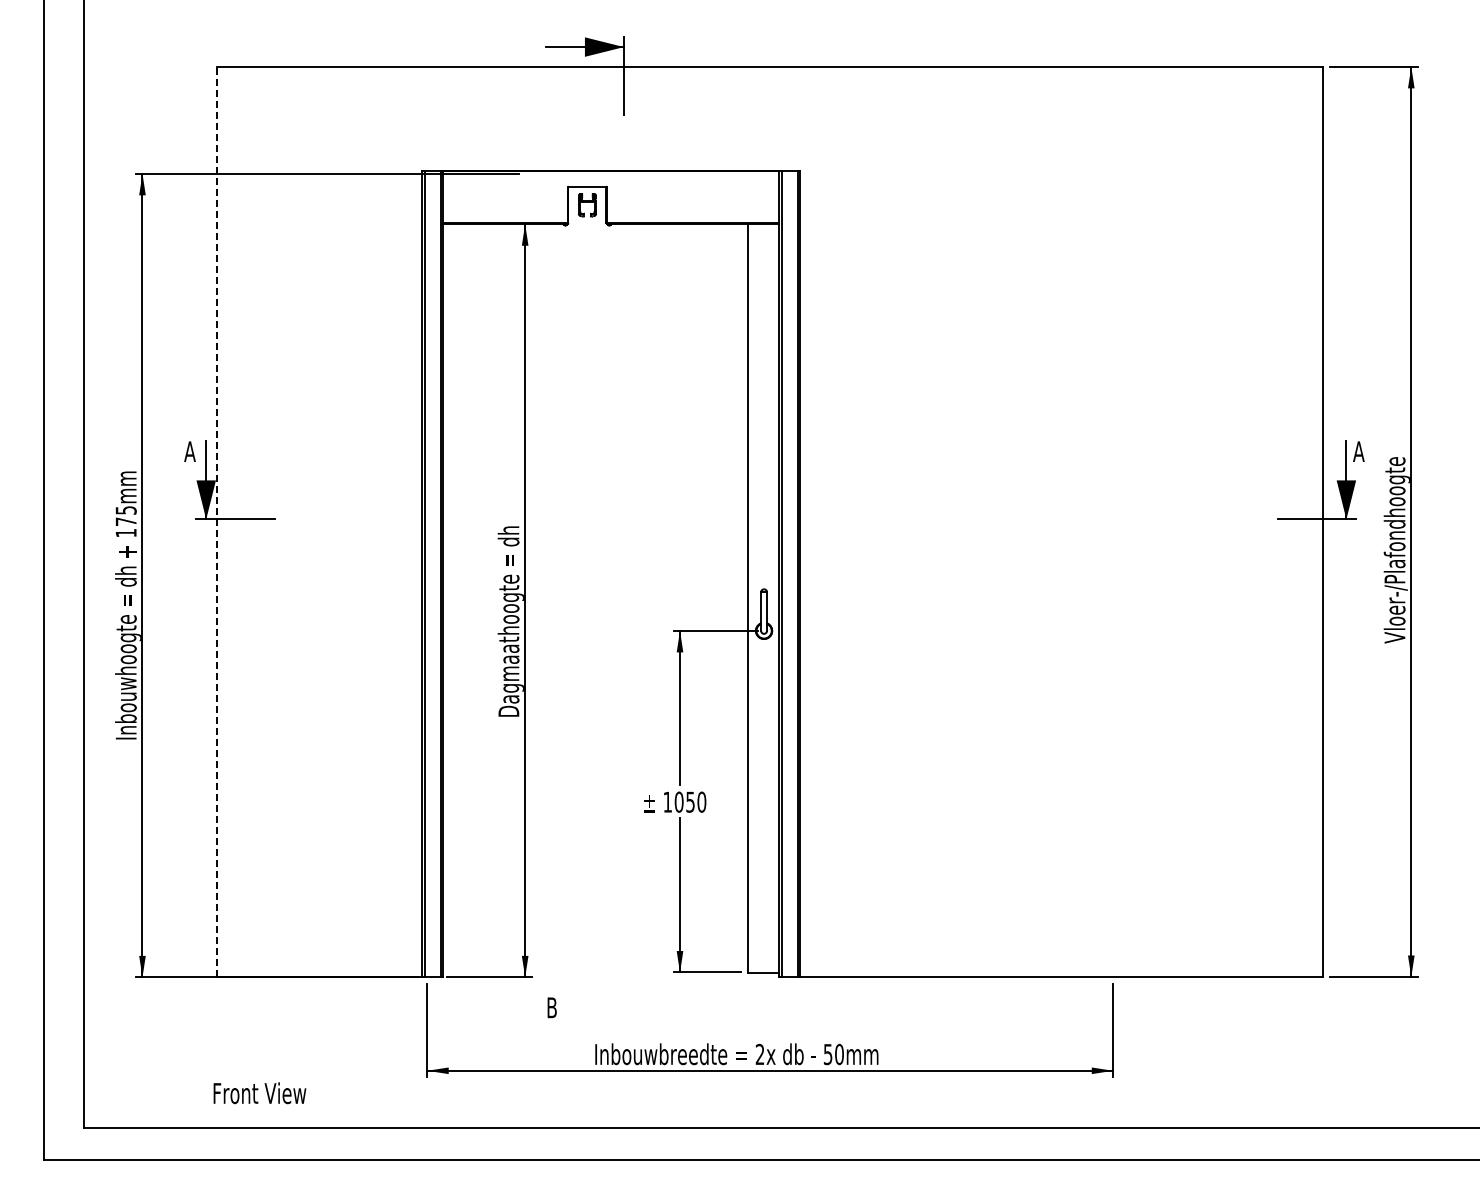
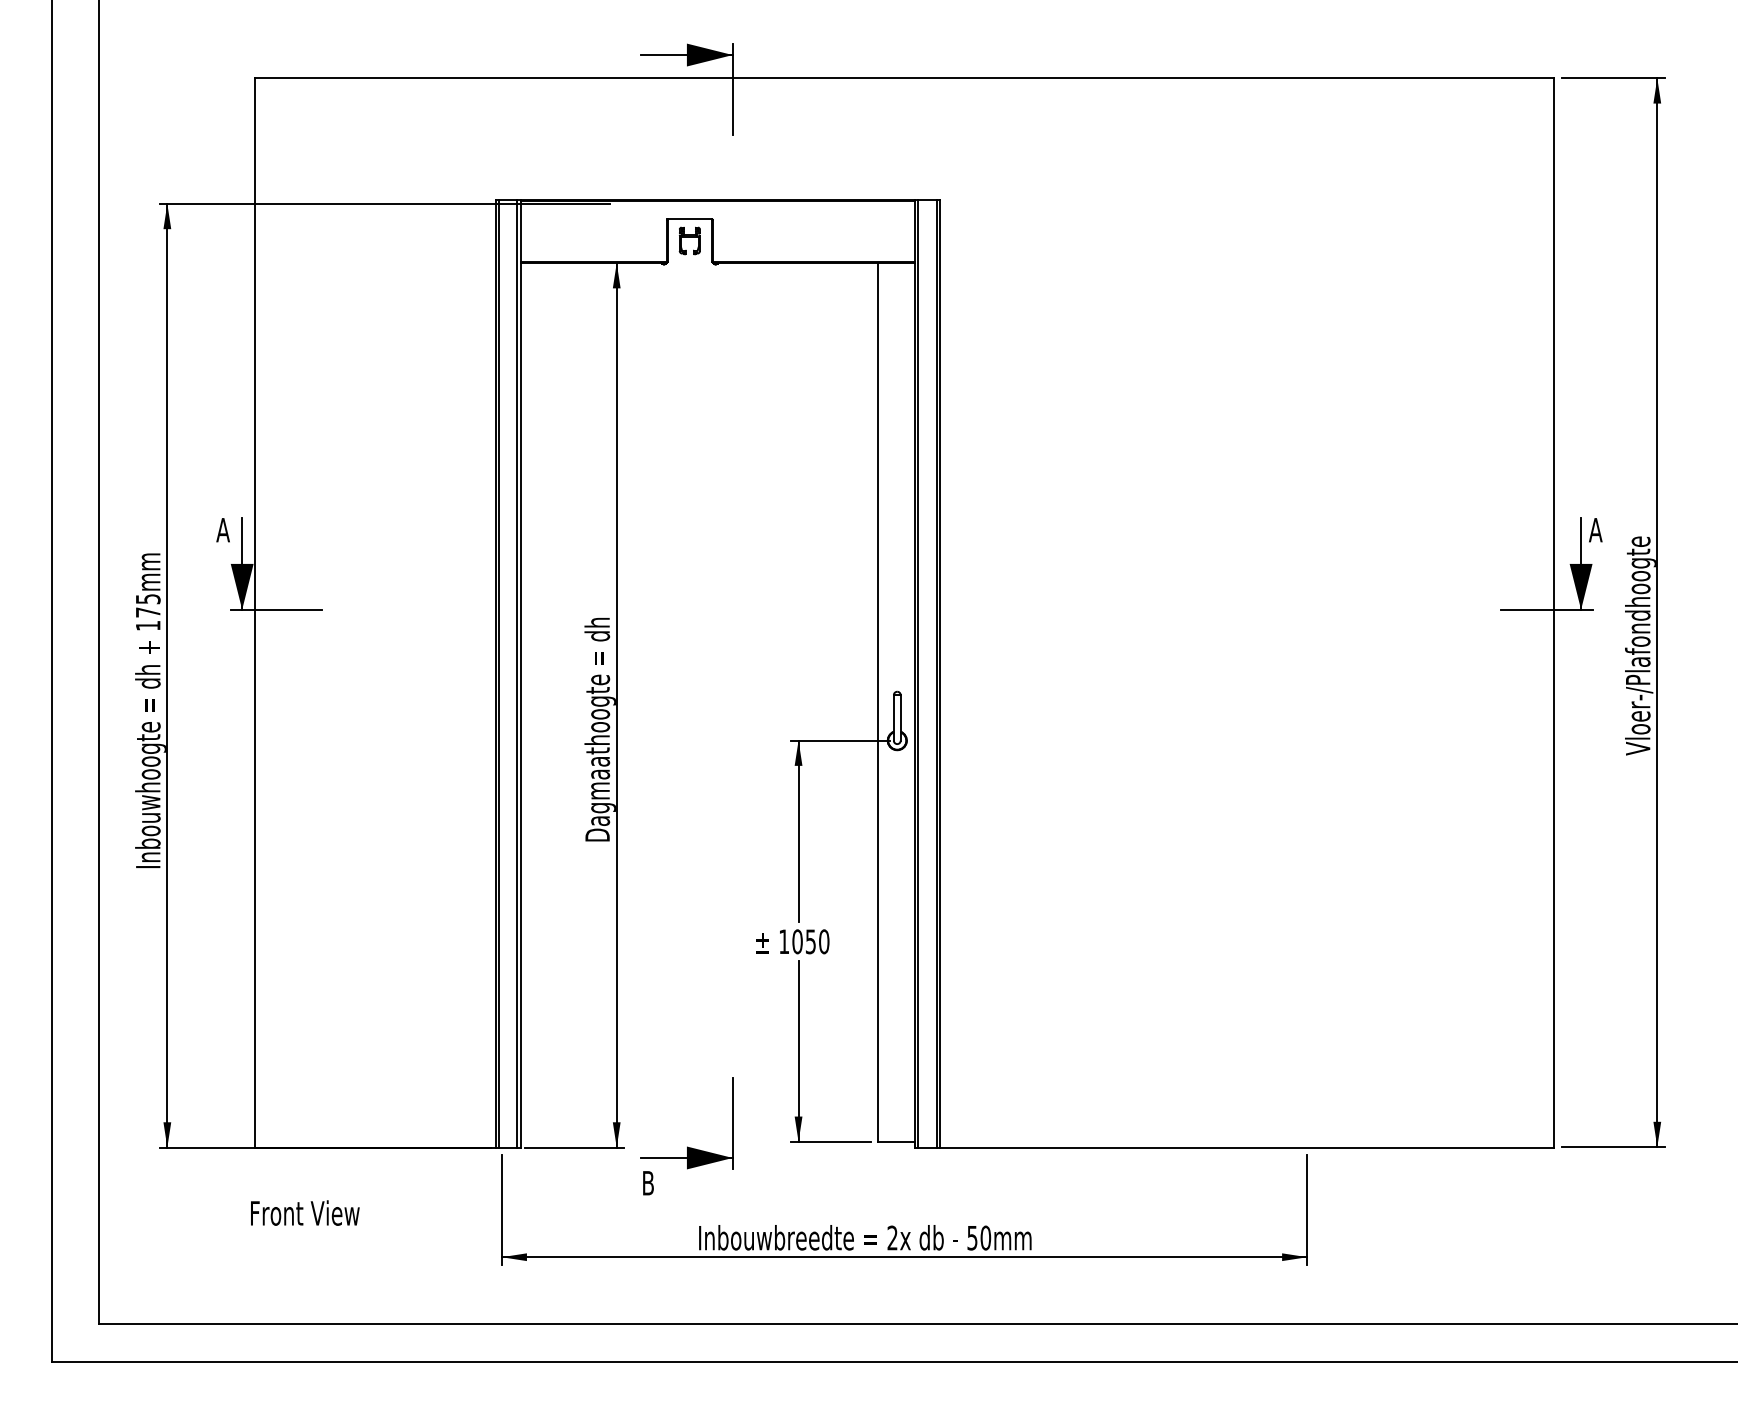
line: (217, 521) -> (255, 612), dashed -> solid
part: (585, 976) -> (687, 1146), added
text: (259, 1093) -> (304, 1213), moved

